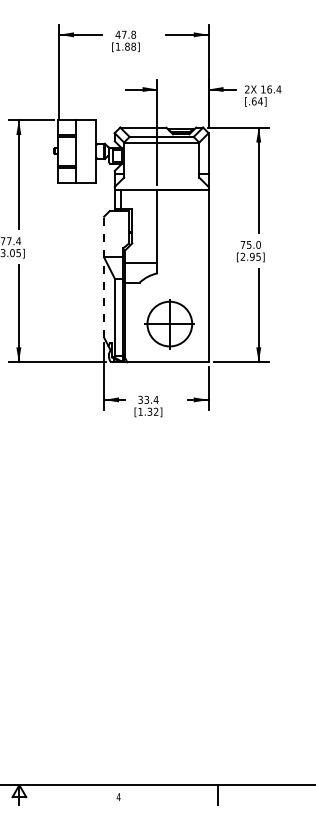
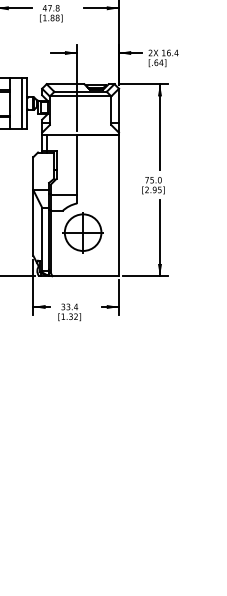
line: (89, 151) -> (21, 103), added
line: (104, 276) -> (33, 206), dashed -> solid
part: (169, 324) -> (82, 233), moved

